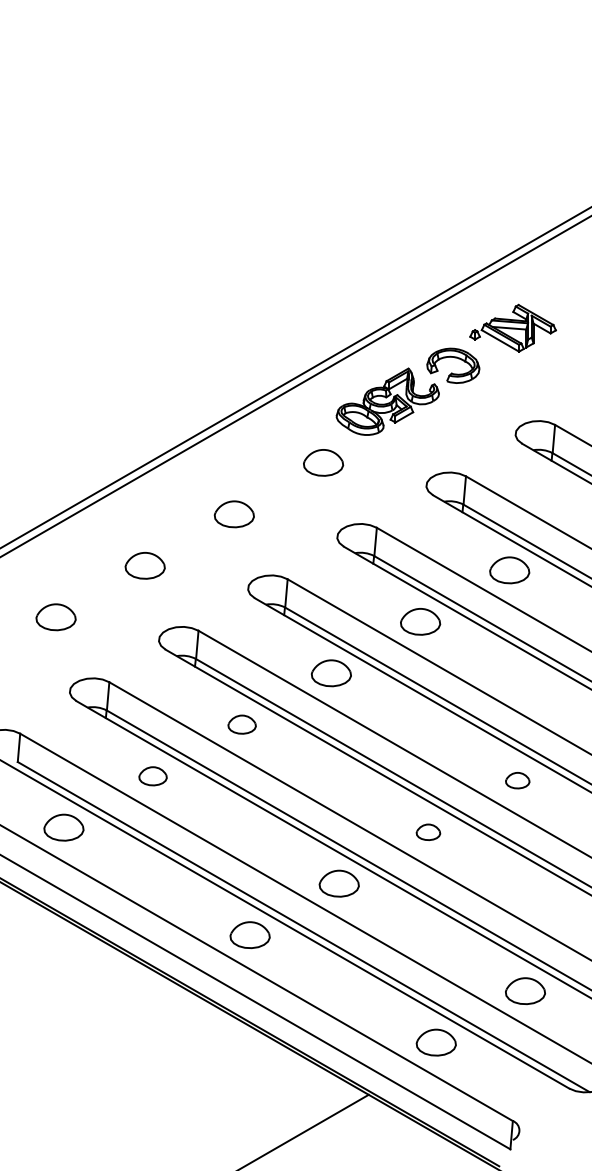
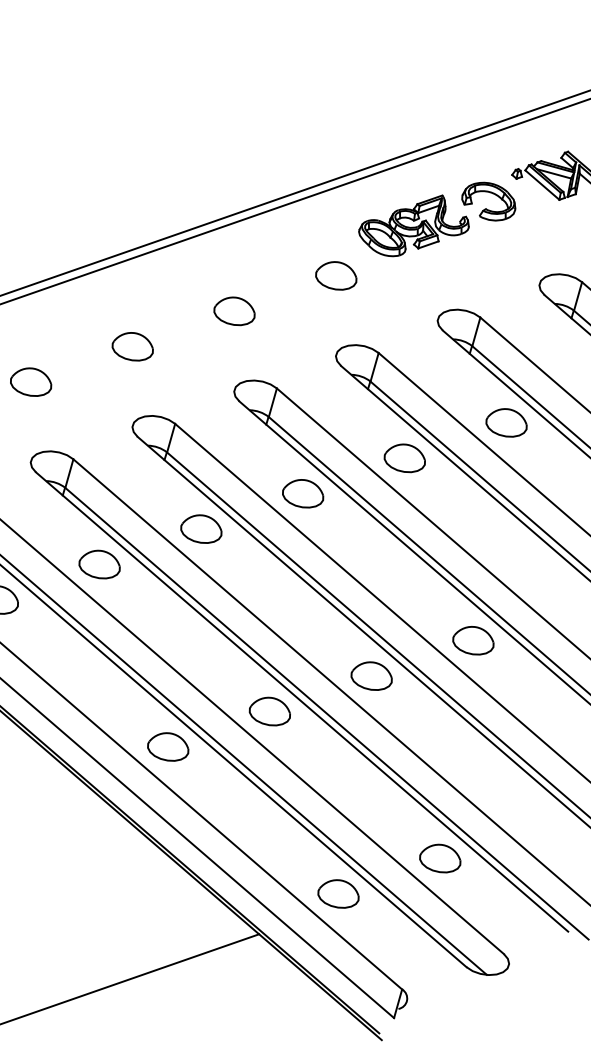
part: (241, 724) -> (200, 528), size x1.43
part: (152, 776) -> (99, 564), size x1.43
part: (517, 780) -> (473, 640), size x1.67
part: (428, 832) -> (372, 676), size x1.67

